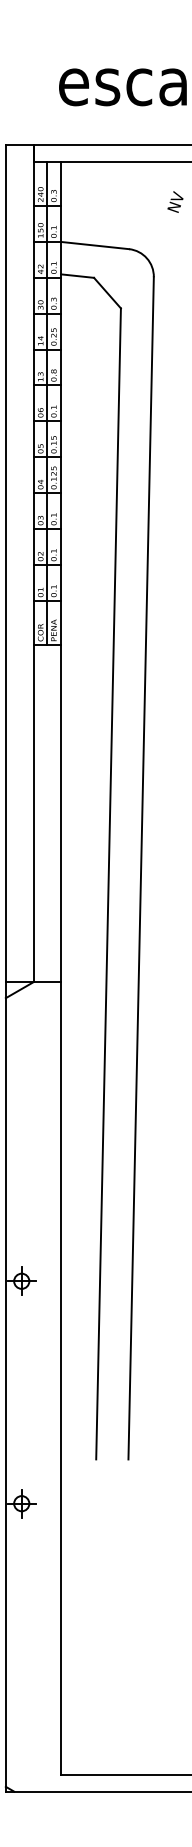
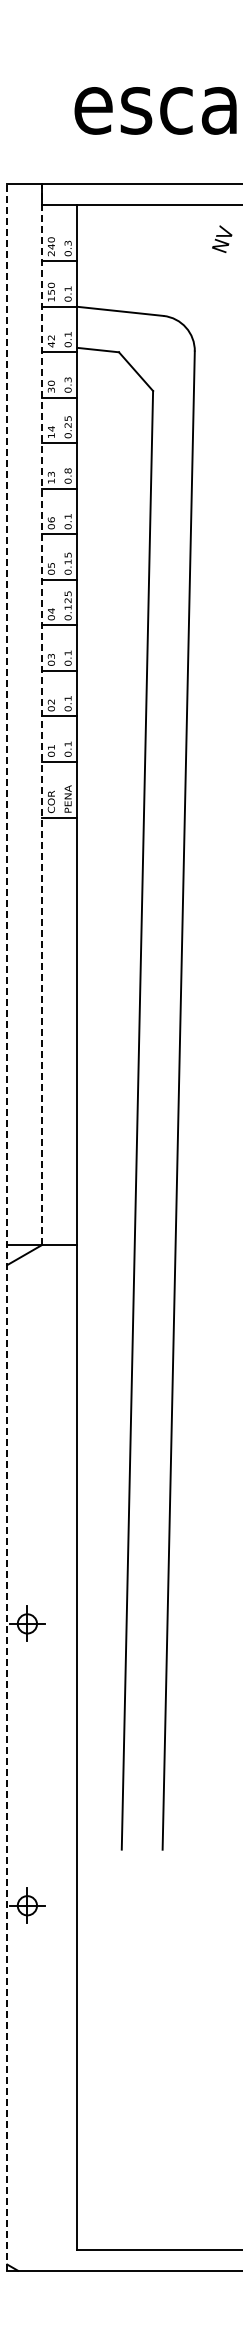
text: (175, 201) -> (222, 238), moved
line: (47, 403) -> (59, 511), removed
line: (33, 562) -> (42, 713), solid -> dashed
line: (6, 967) -> (7, 1226), solid -> dashed

